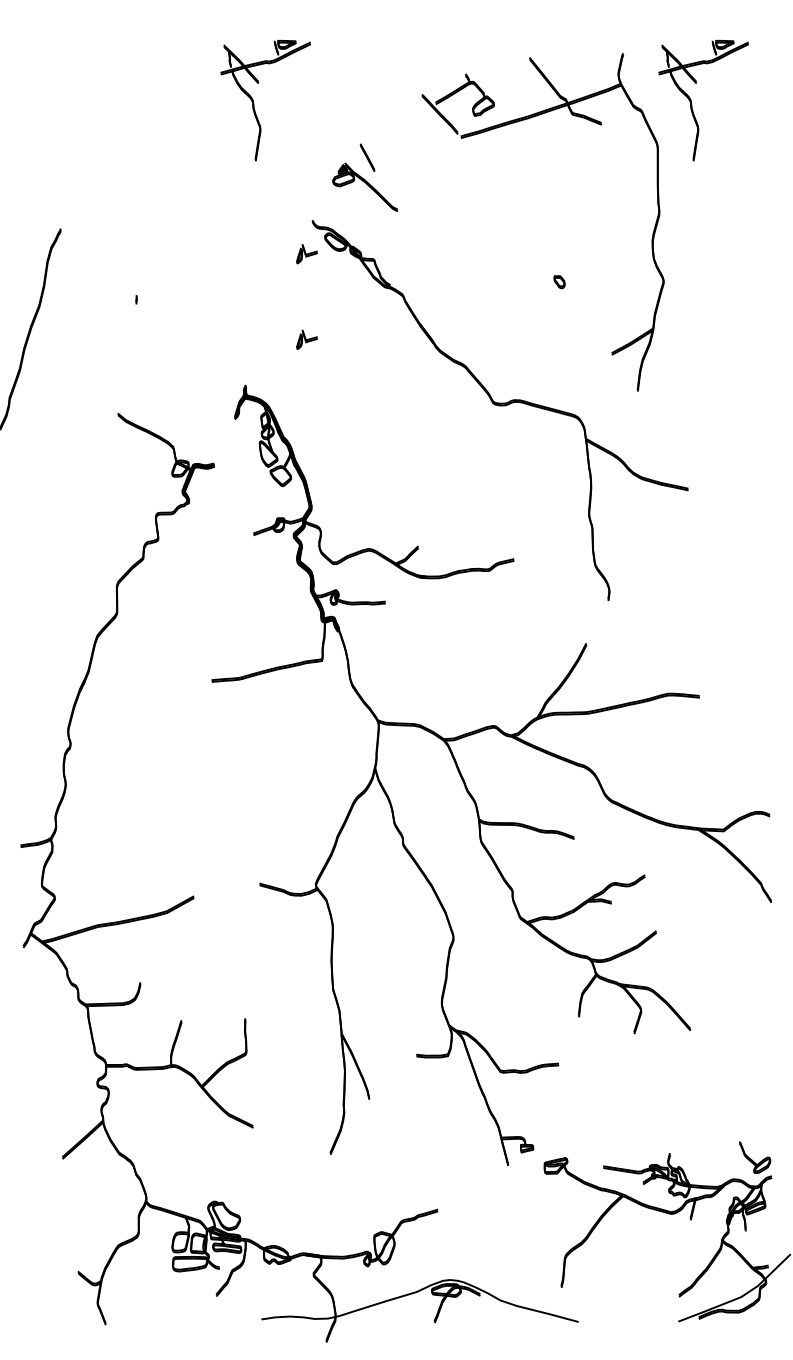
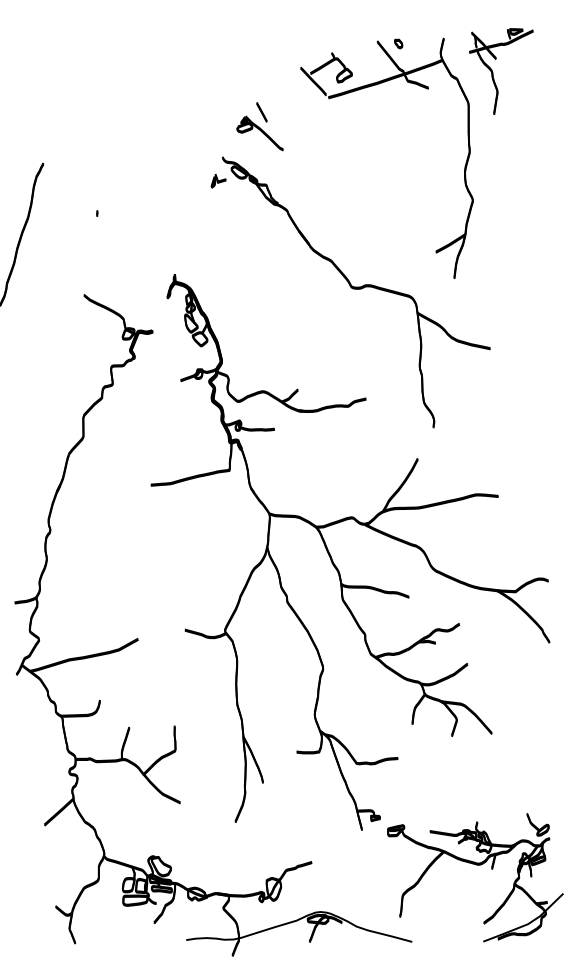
part: (254, 101) -> (181, 72), removed
part: (559, 281) -> (398, 43), moved
part: (306, 338) -> (218, 241), removed

